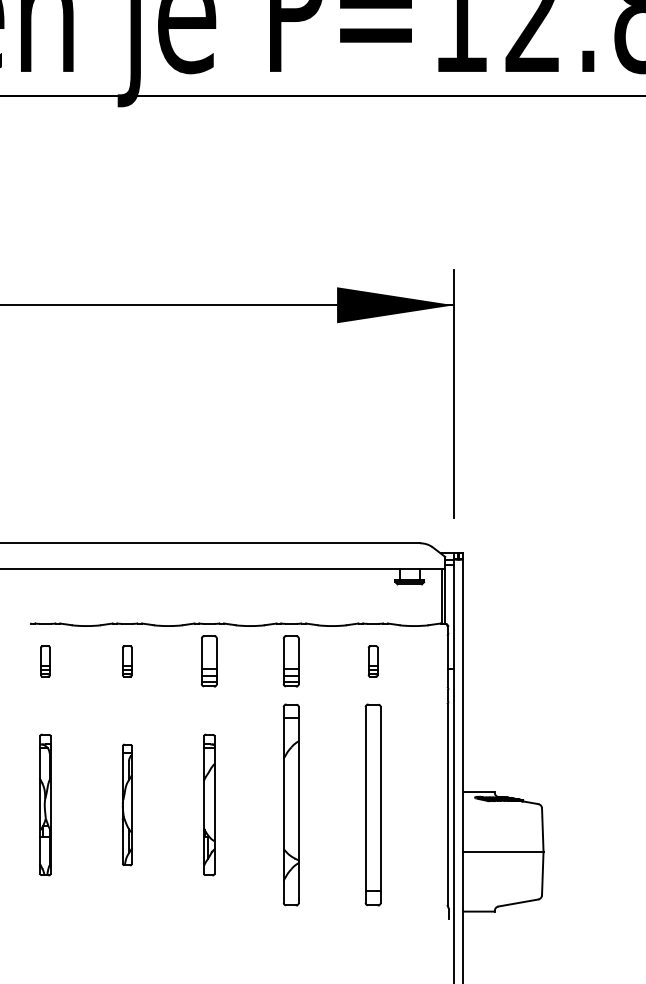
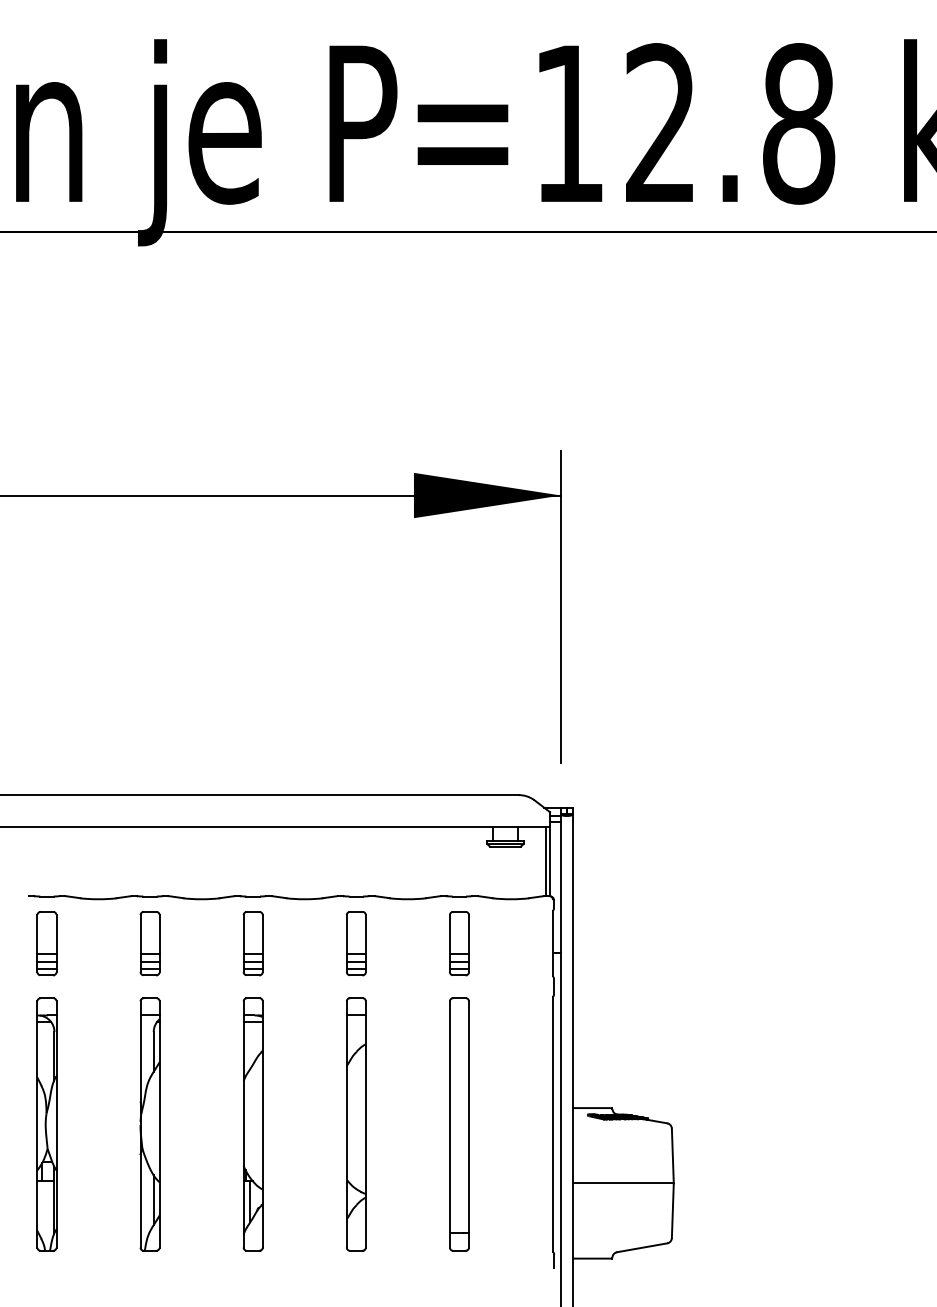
part: (45, 661) -> (46, 943), size x1.67
part: (126, 661) -> (149, 943), size x1.67
part: (373, 661) -> (459, 943), size x1.67
part: (45, 805) -> (46, 1124), size x1.43
part: (126, 805) -> (149, 1124), size x1.67
part: (208, 805) -> (252, 1124), size x1.43

